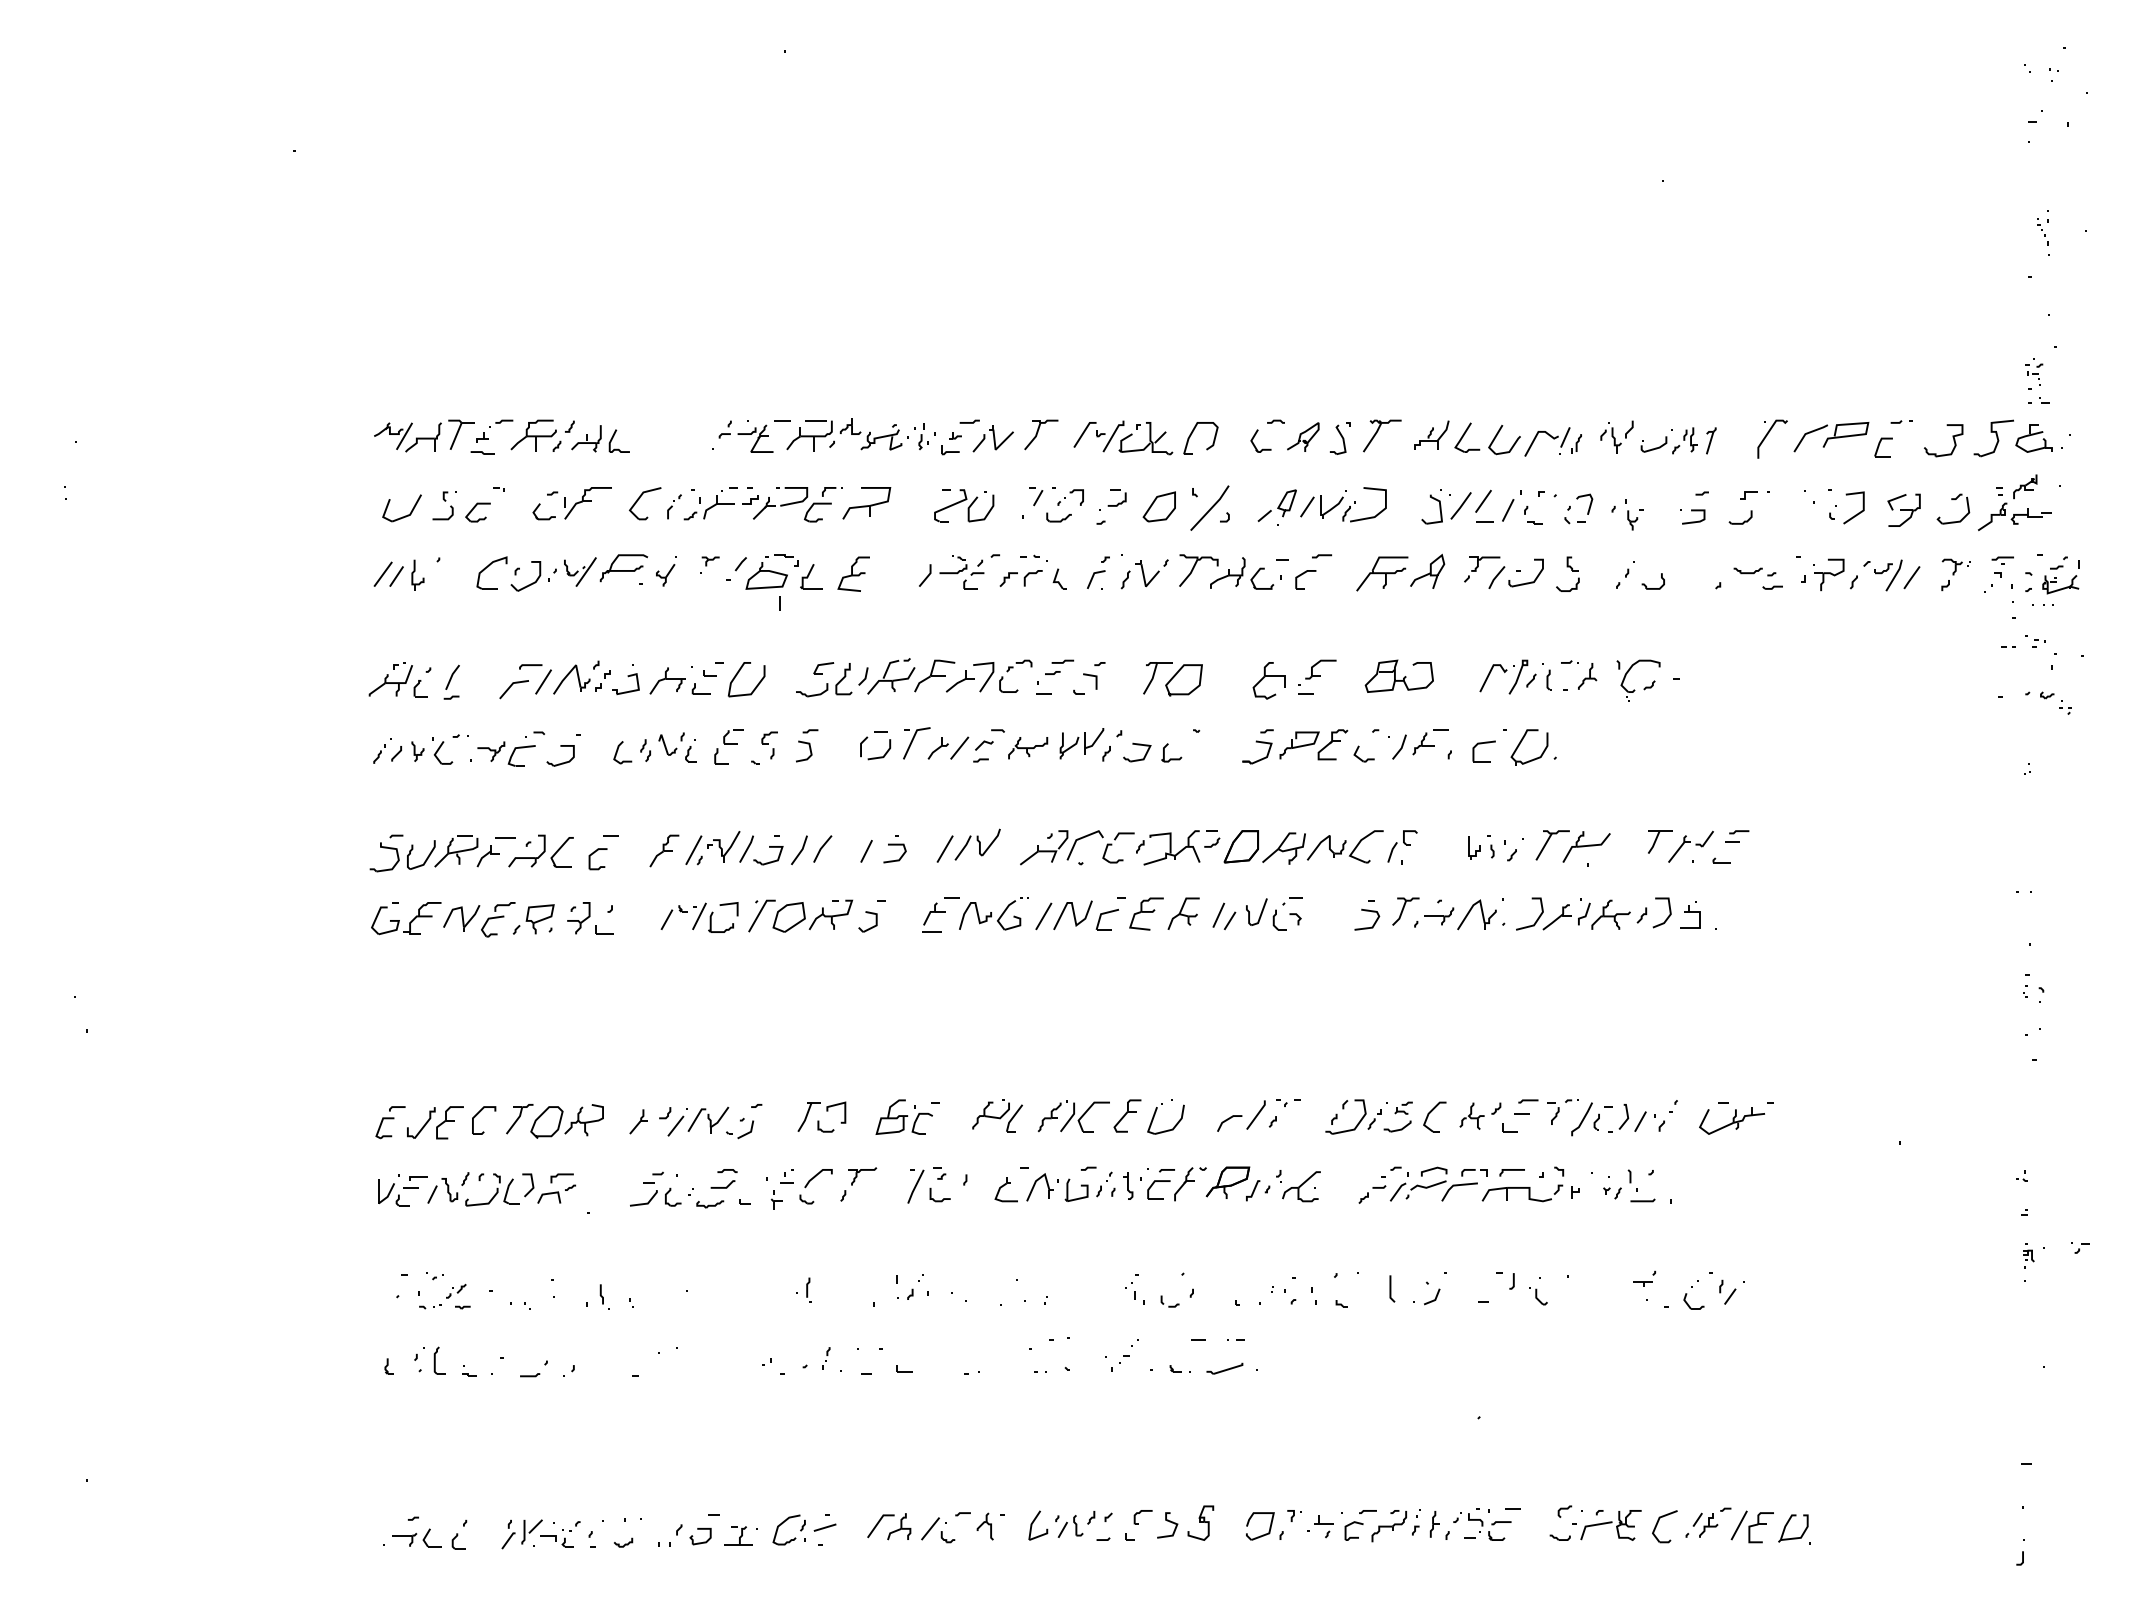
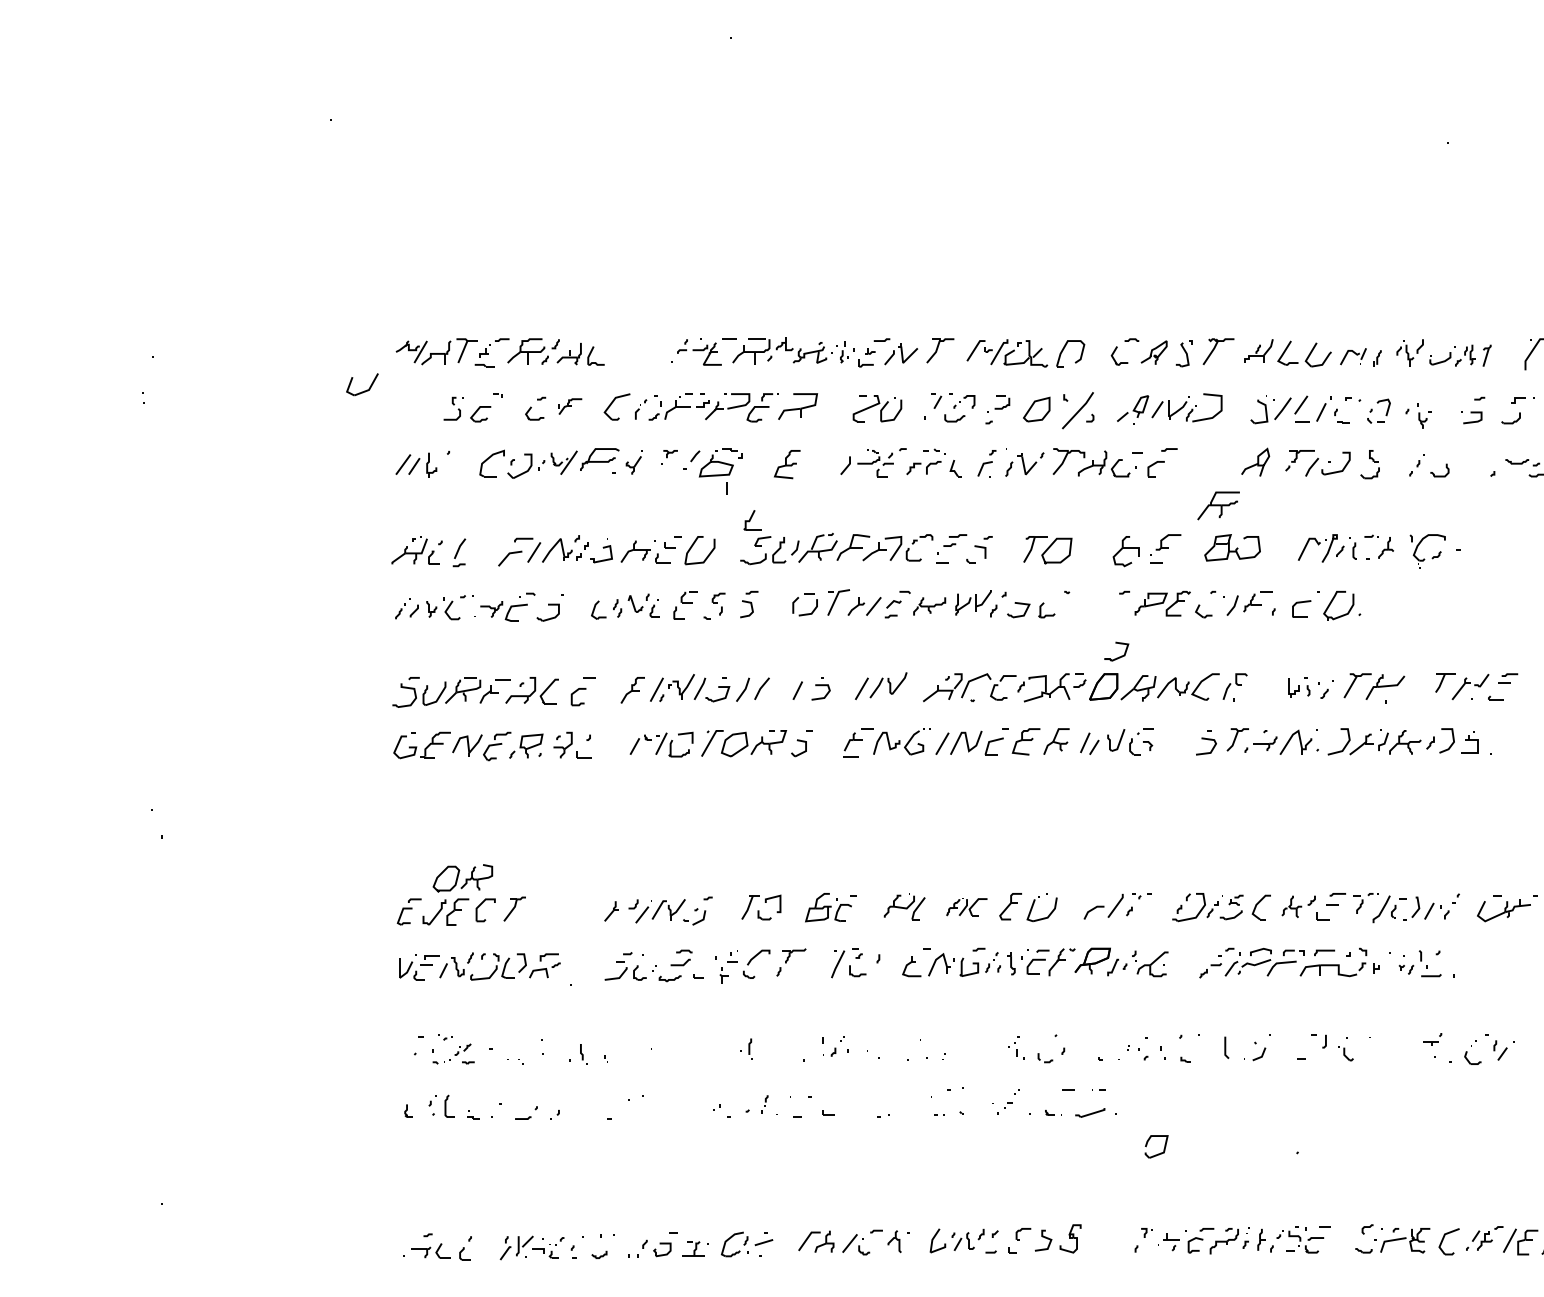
part: (1547, 441) -> (1353, 356), size x0.7
part: (587, 503) -> (570, 406), size x0.6
part: (405, 515) -> (365, 390), moved
part: (1382, 573) -> (1218, 505), moved
part: (811, 576) -> (752, 520), moved
part: (1258, 759) -> (1117, 657), moved
part: (1073, 1116) -> (966, 907), size x0.7
part: (566, 1121) -> (462, 878), moved
part: (1262, 1534) -> (1158, 1153), moved

